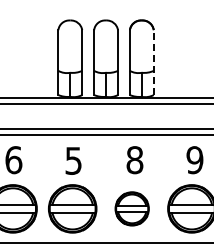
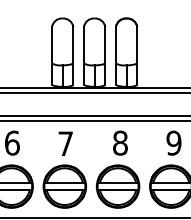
line: (153, 62) -> (137, 56), dashed -> solid
text: (73, 160) -> (65, 143), 5 -> 7
part: (131, 208) -> (117, 186), size x1.43

